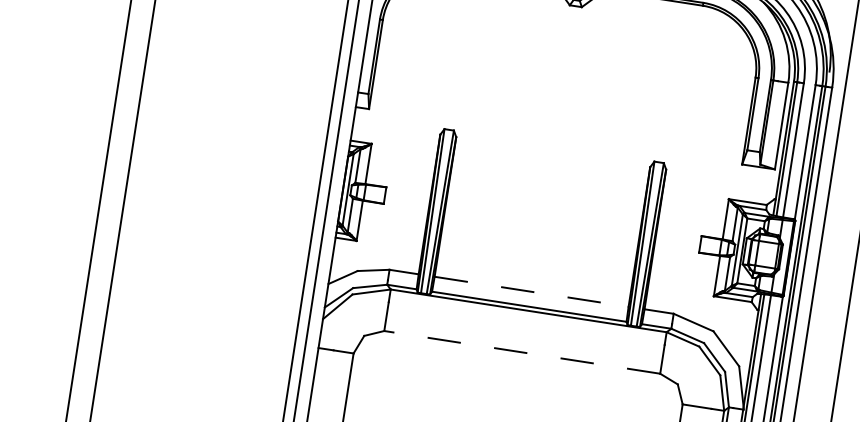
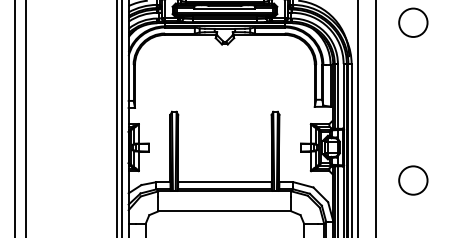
line: (530, 292) -> (224, 182), dashed -> solid
line: (521, 352) -> (224, 211), dashed -> solid

